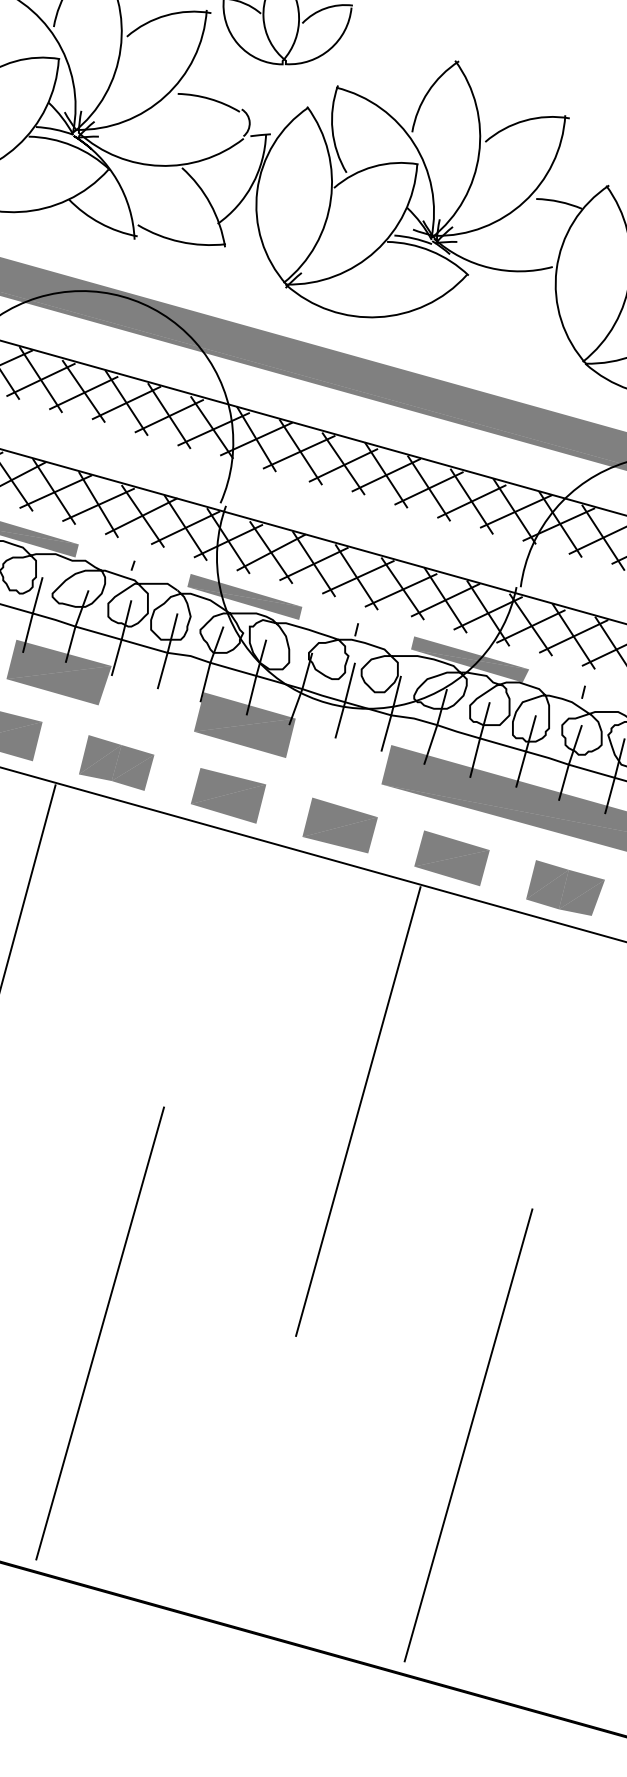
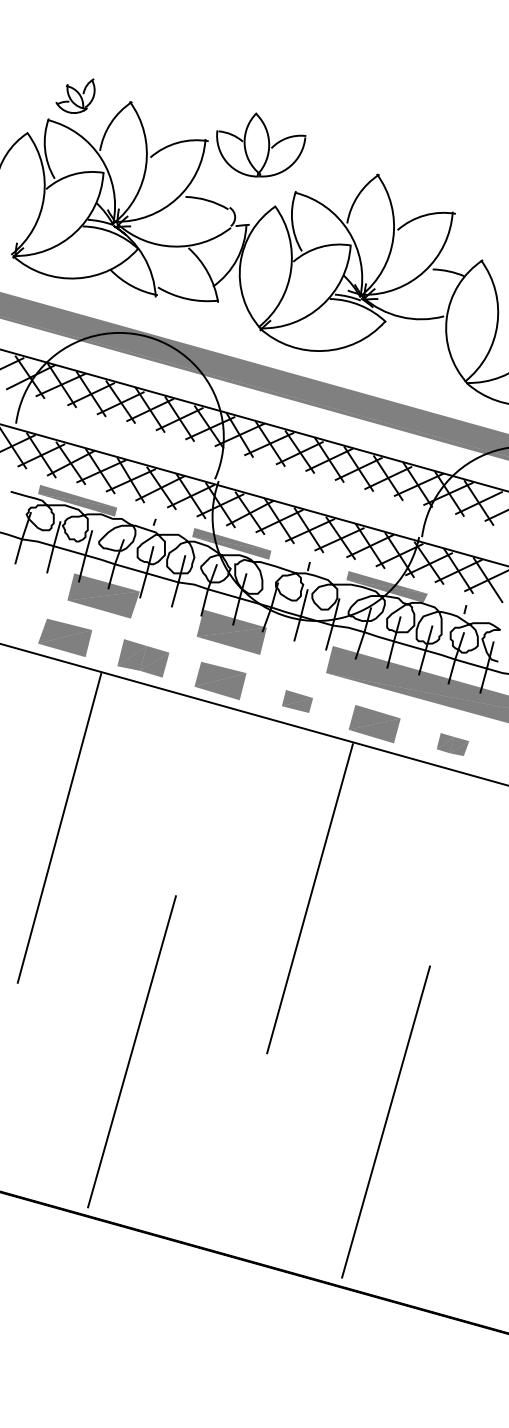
part: (340, 825) -> (297, 701), size x0.6
part: (564, 887) -> (452, 744), size x0.6

